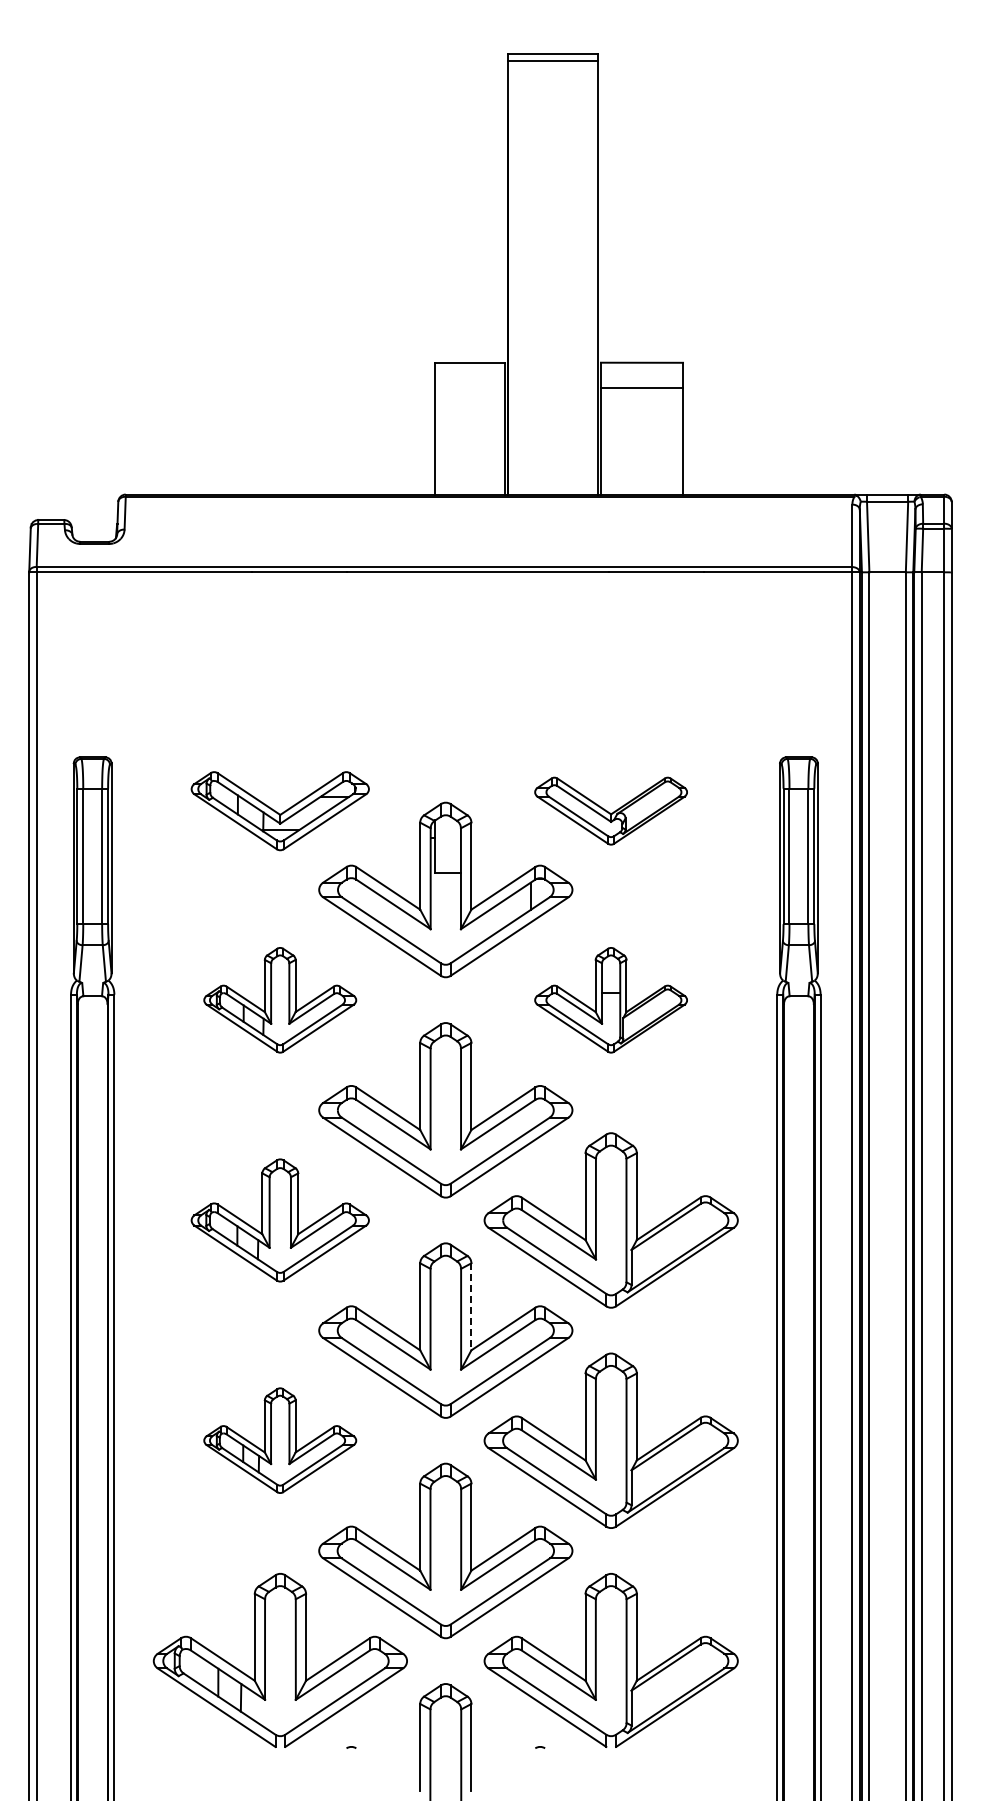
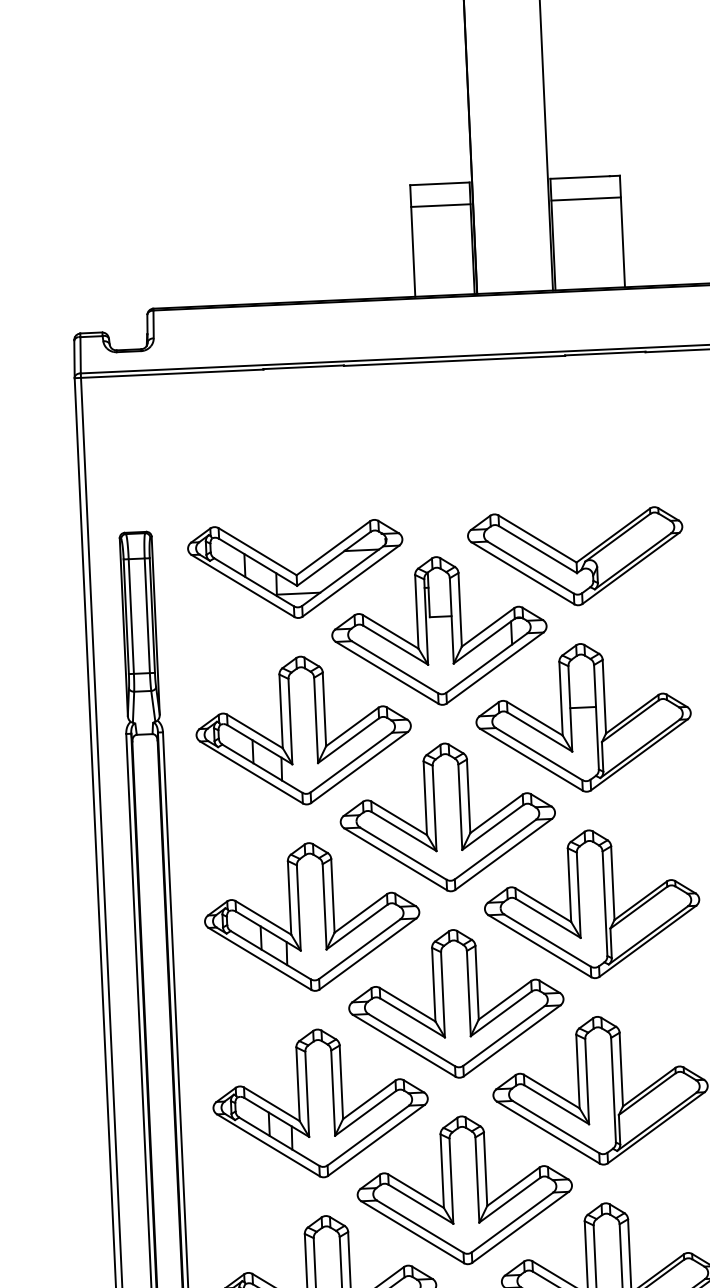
line: (470, 388) -> (441, 205), added
part: (279, 810) -> (295, 570), size x1.43
part: (610, 810) -> (575, 557), size x1.67
part: (279, 1000) -> (302, 730), size x1.67
part: (610, 1000) -> (583, 718), size x1.67
part: (279, 1220) -> (311, 917), size x1.43
line: (471, 1307) -> (477, 983), dashed -> solid
part: (279, 1440) -> (319, 1103), size x1.67

